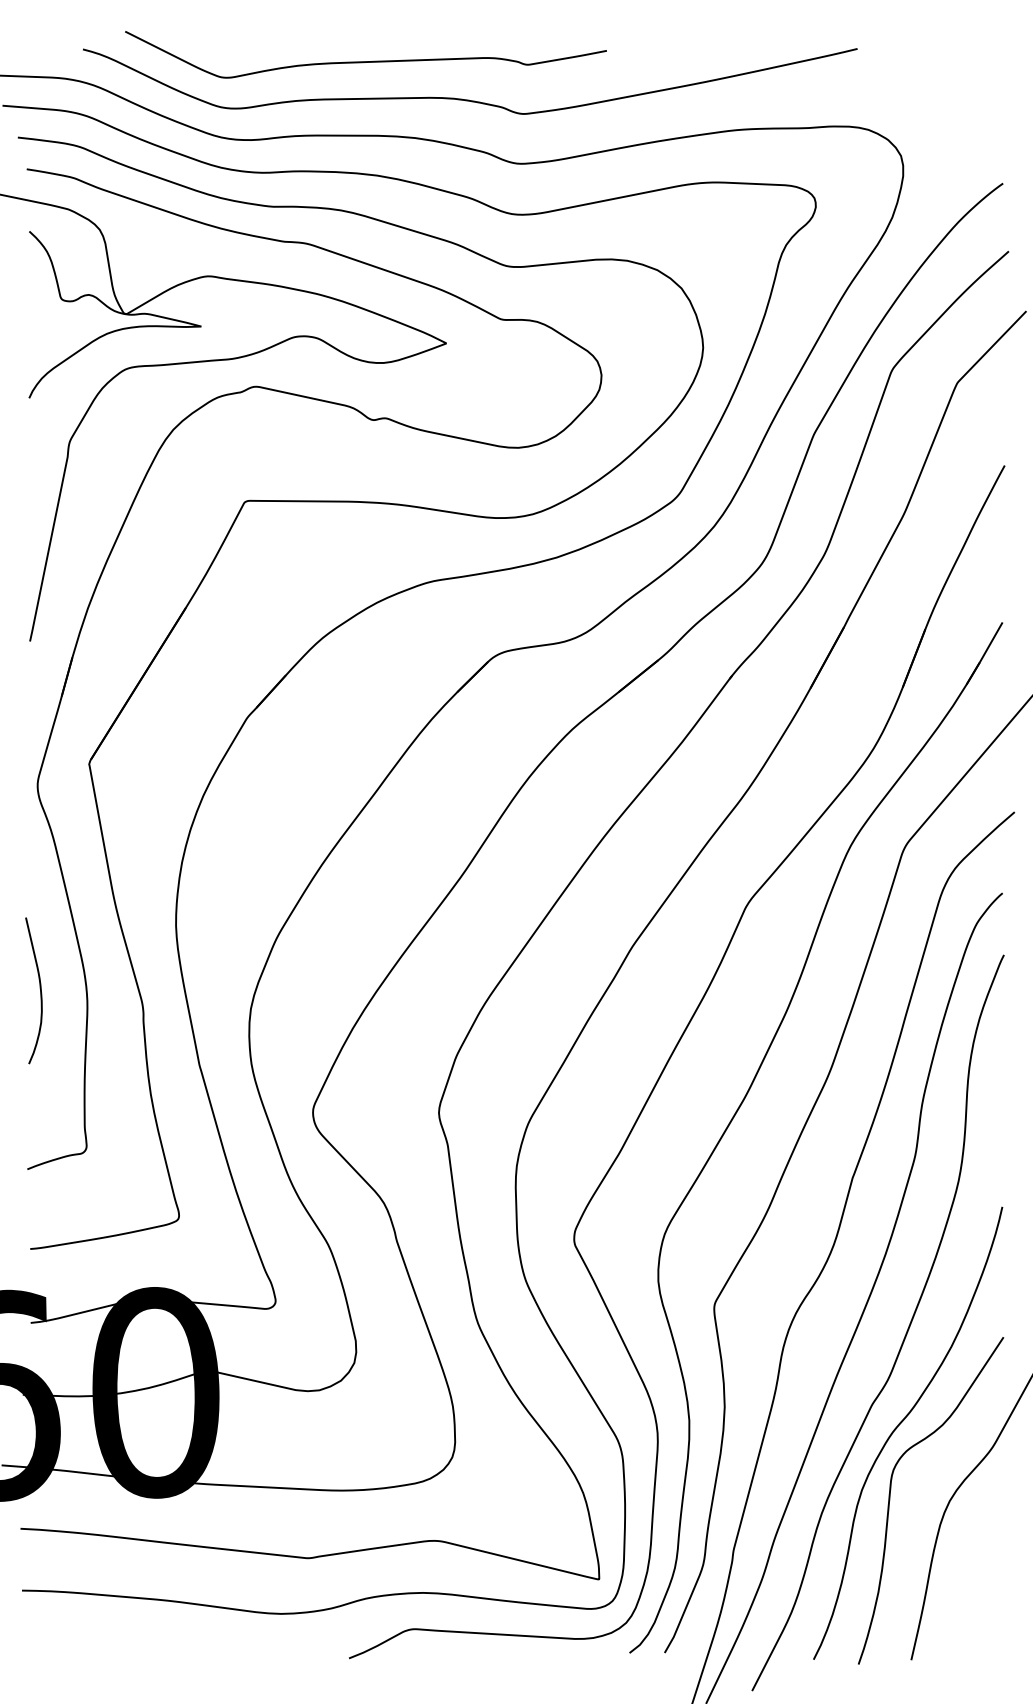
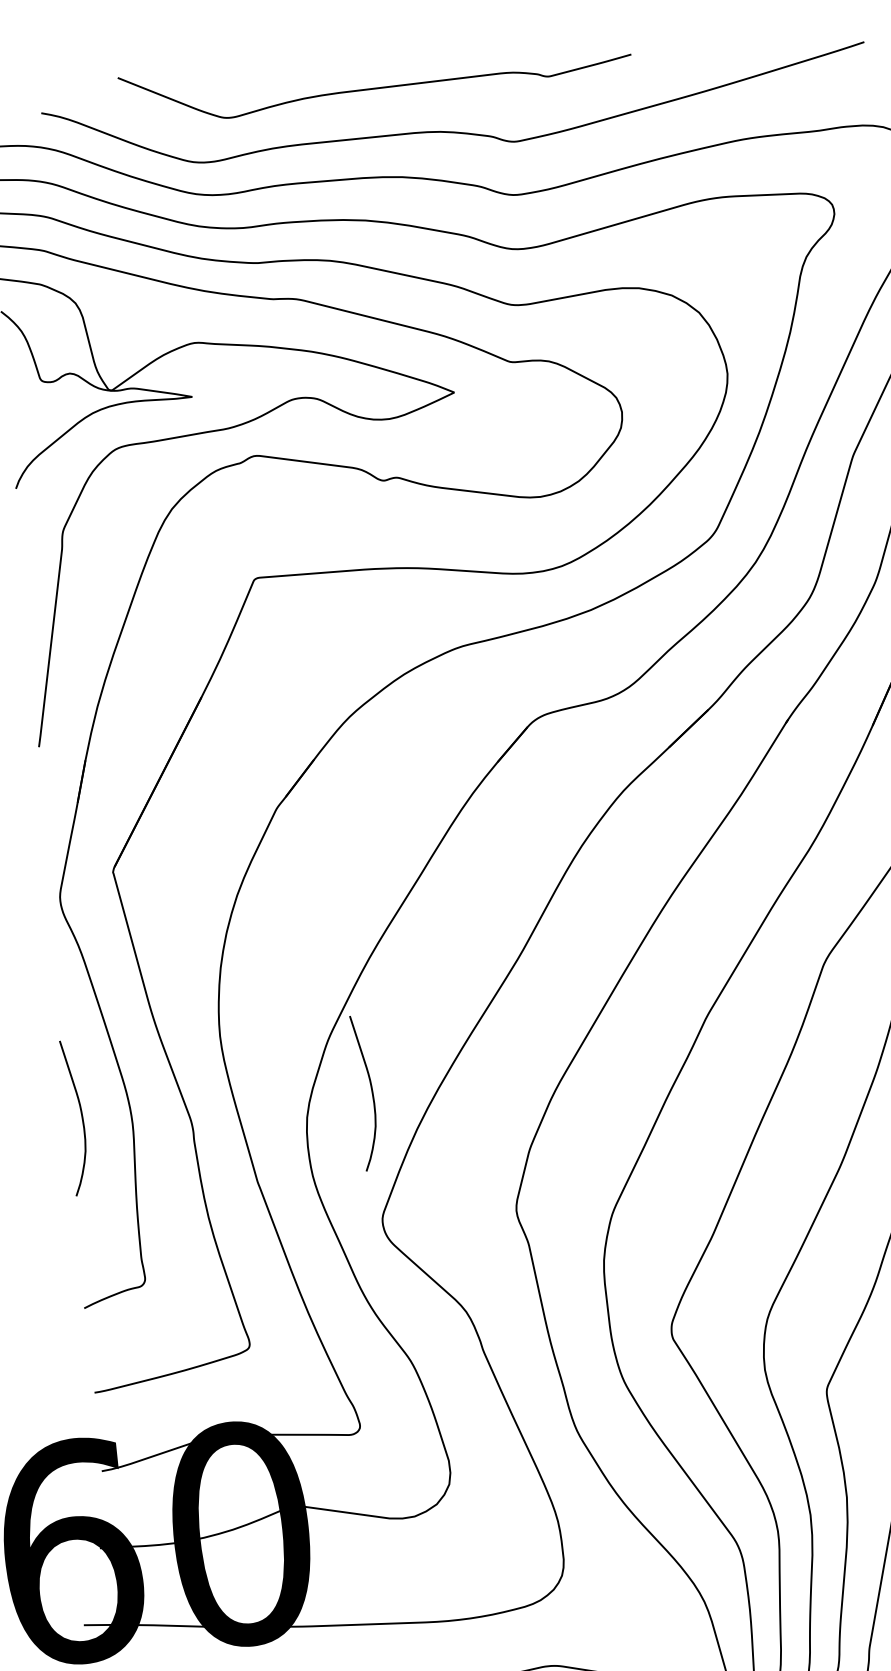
curve: (365, 61) -> (375, 87), moved
curve: (312, 988) -> (370, 1090), added

